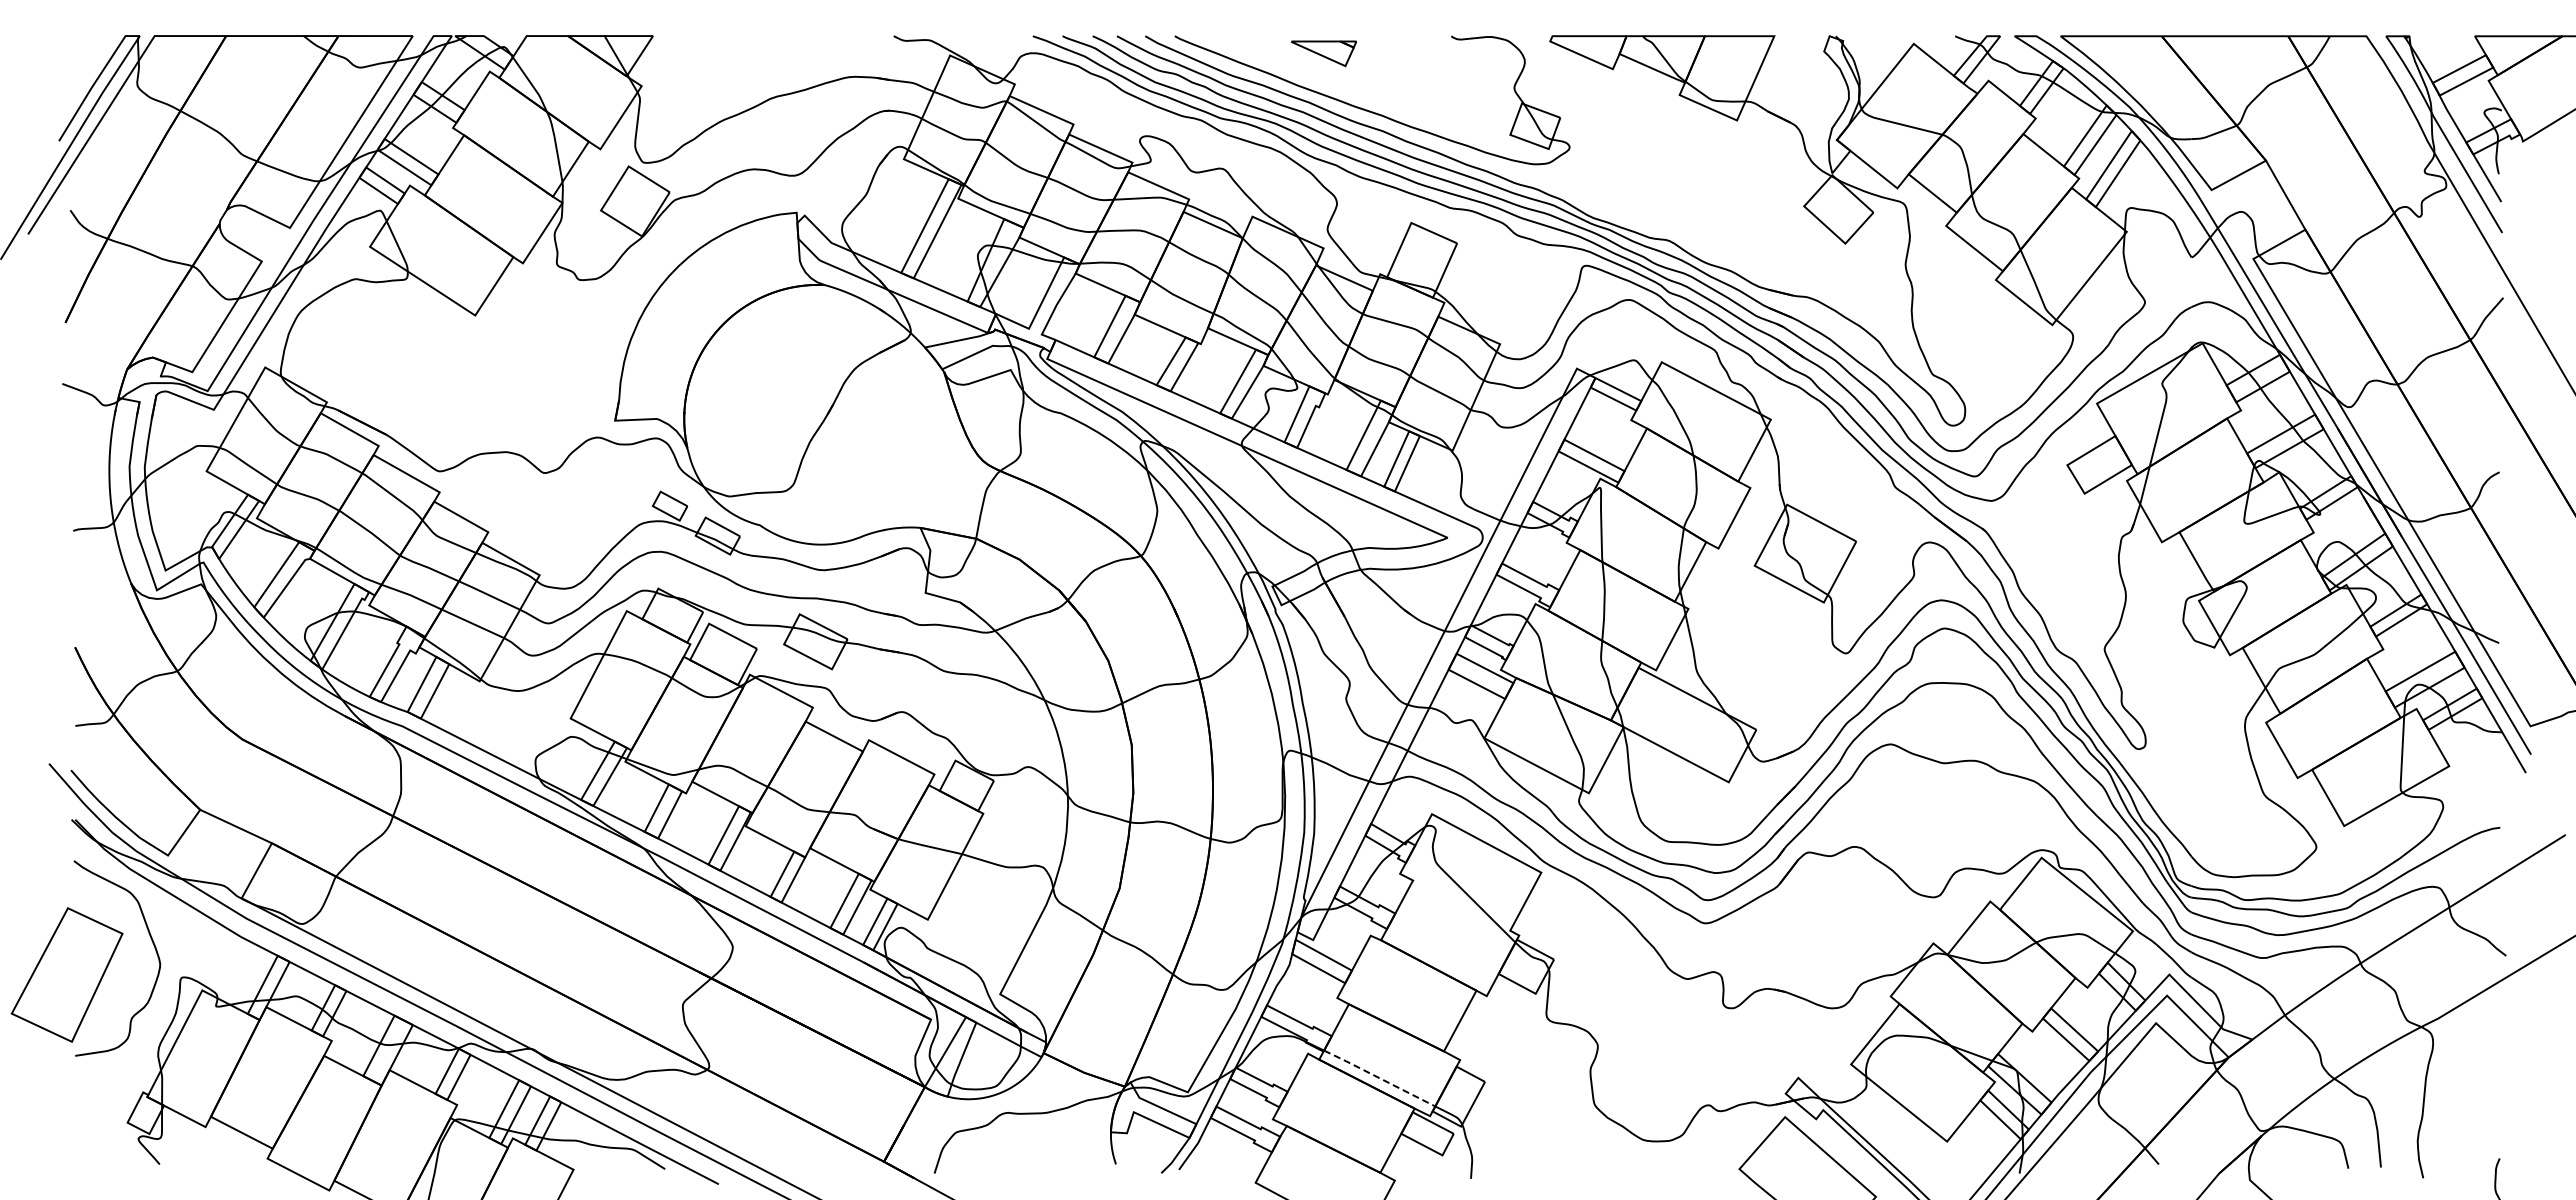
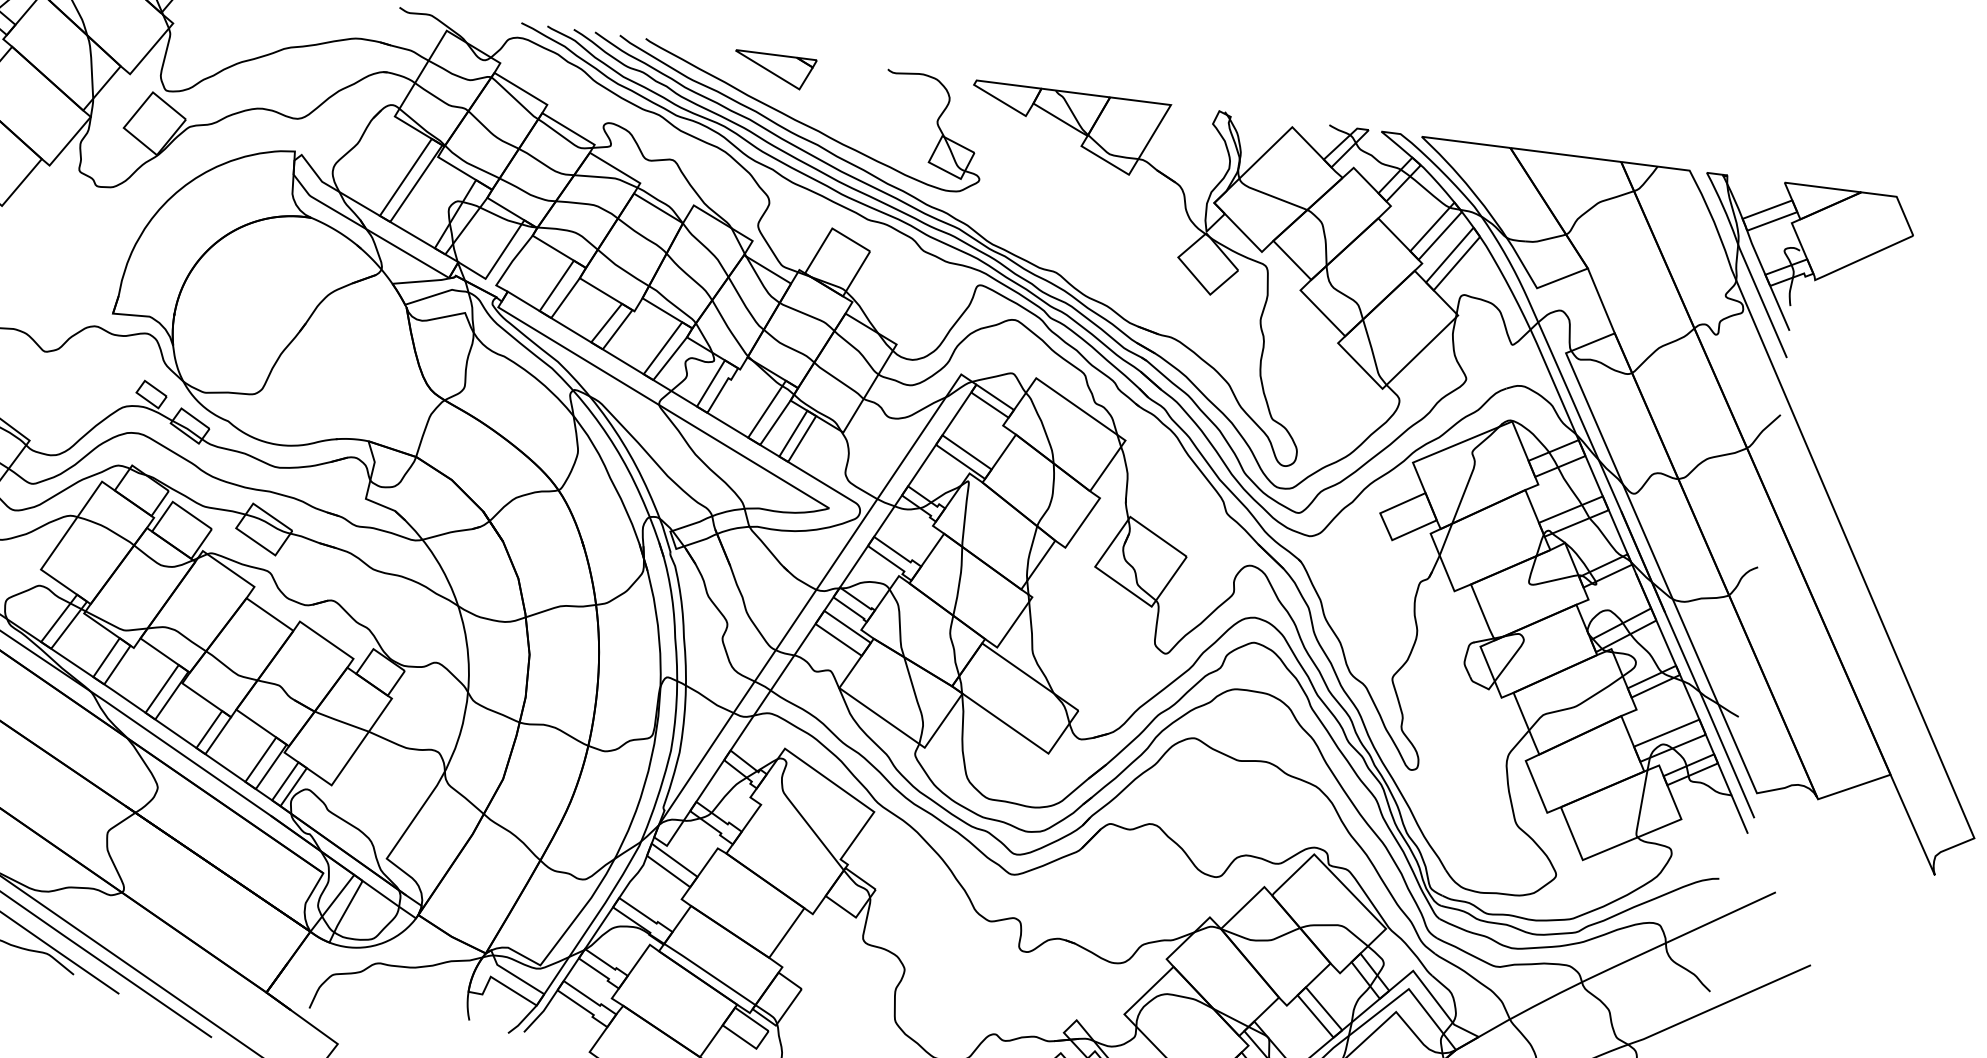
part: (1323, 53) -> (774, 70), size x1.43
line: (1379, 1077) -> (709, 973), dashed -> solid

